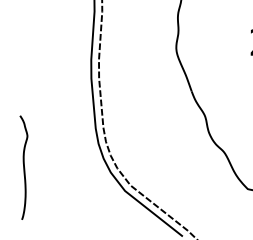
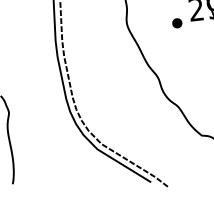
part: (234, 55) -> (177, 23), added

